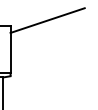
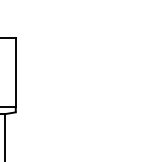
line: (47, 20) -> (70, 30), removed

